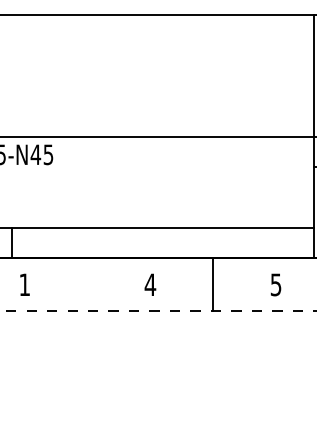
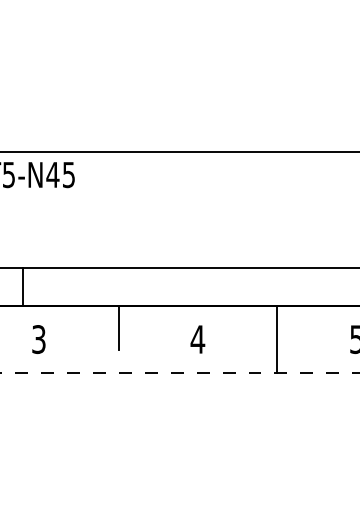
line: (87, 275) -> (118, 327), added
text: (24, 284) -> (38, 339), 1 -> 3

